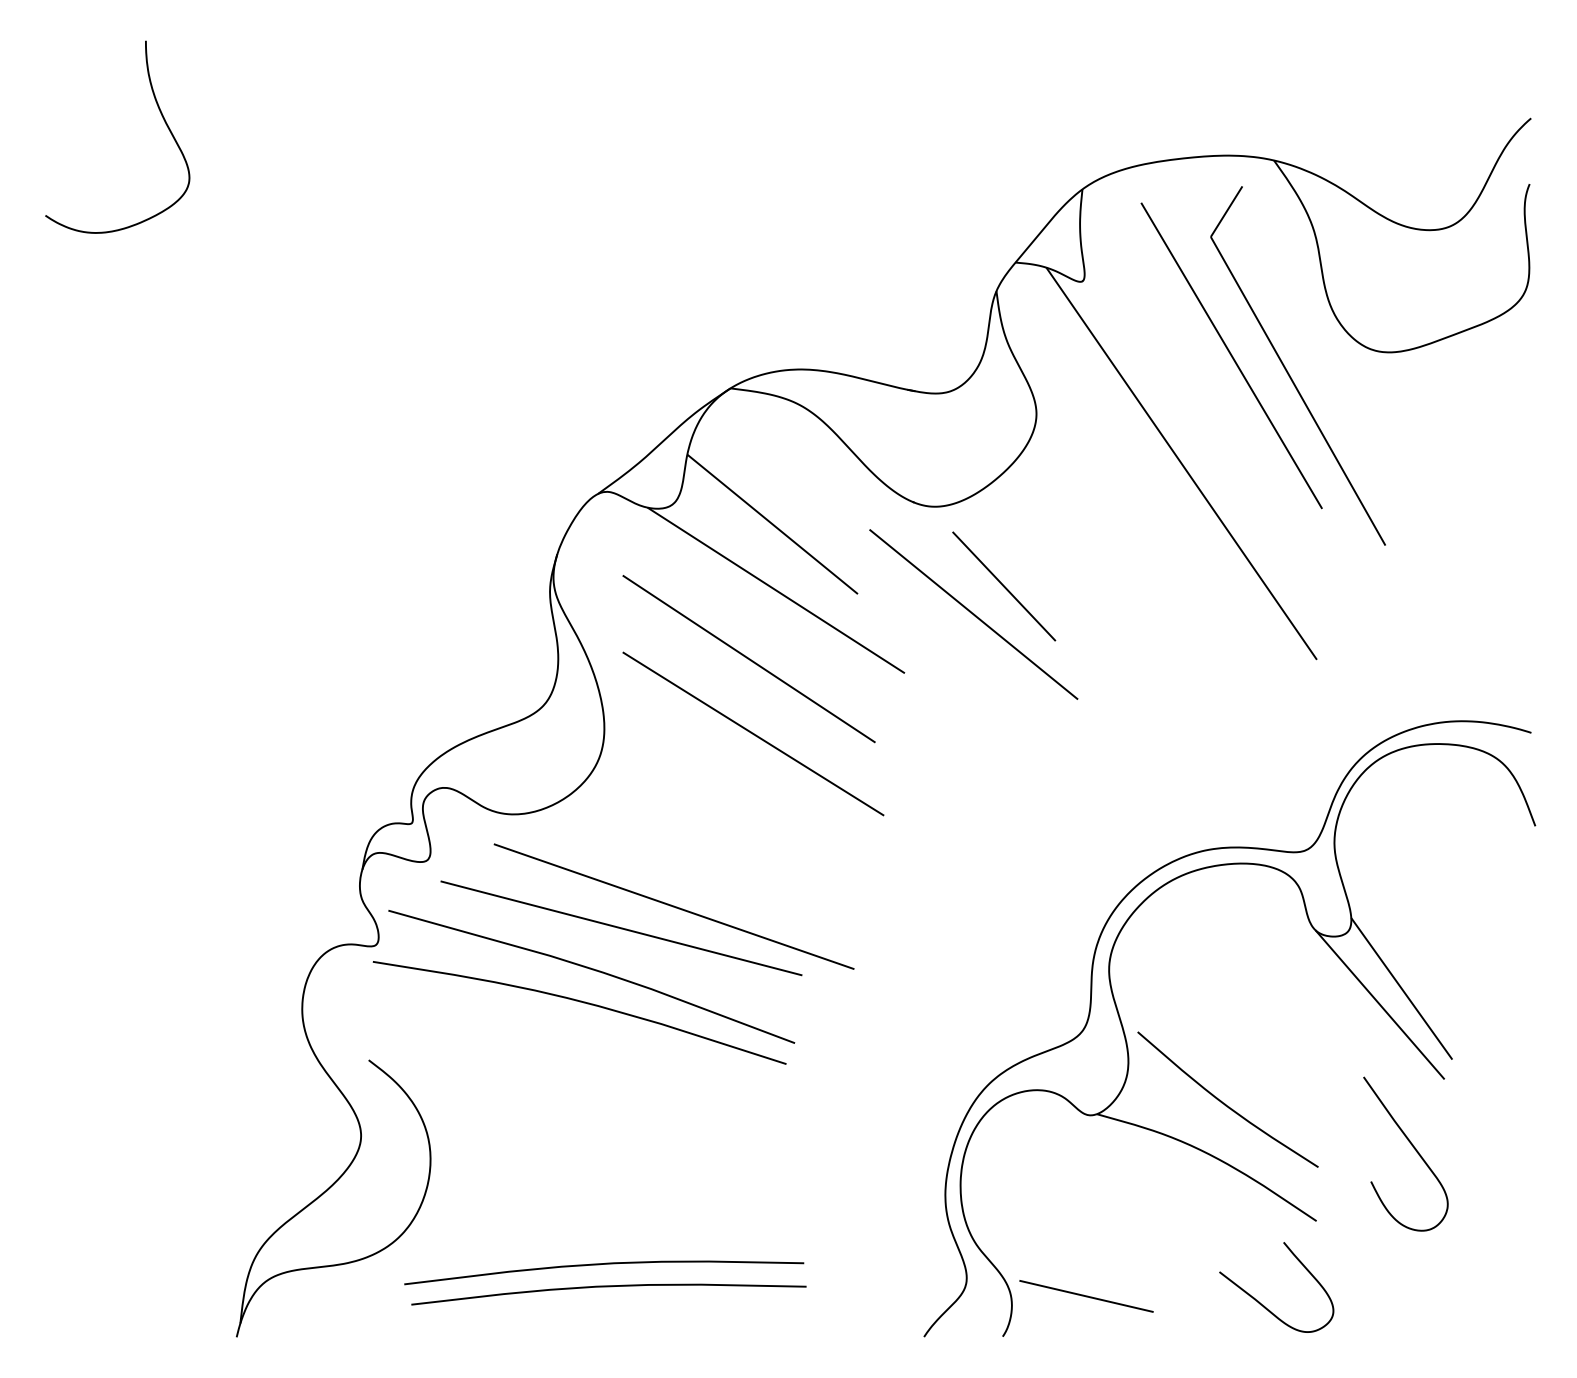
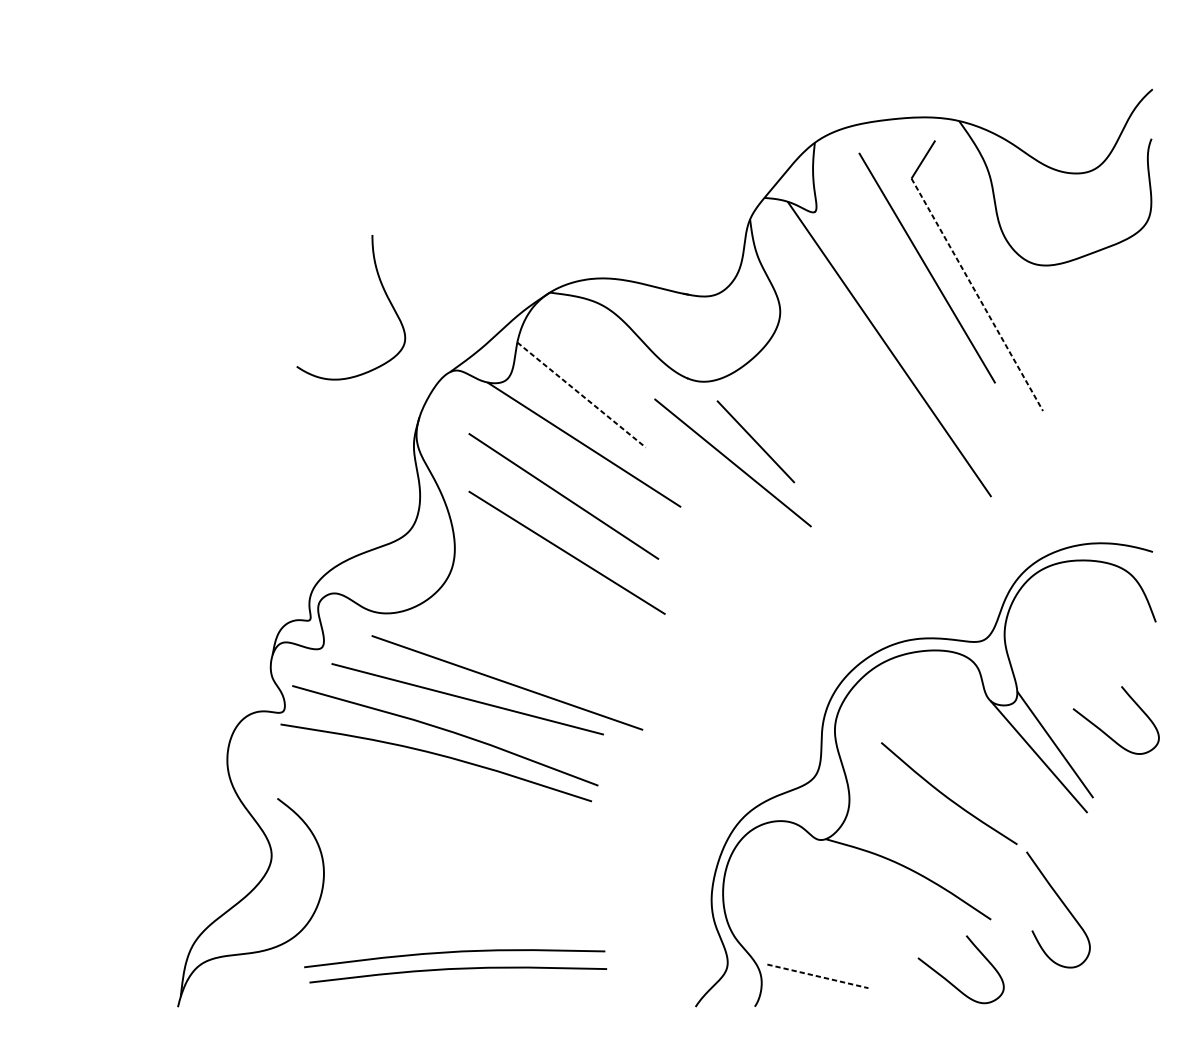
curve: (161, 116) -> (384, 291), moved
line: (1298, 391) -> (977, 294), solid -> dashed
line: (773, 524) -> (582, 395), solid -> dashed
curve: (1470, 974) -> (1107, 733), added
curve: (1225, 1103) -> (947, 796), moved
curve: (1413, 1148) -> (1064, 905), moved
line: (1086, 1296) -> (817, 976), solid -> dashed

